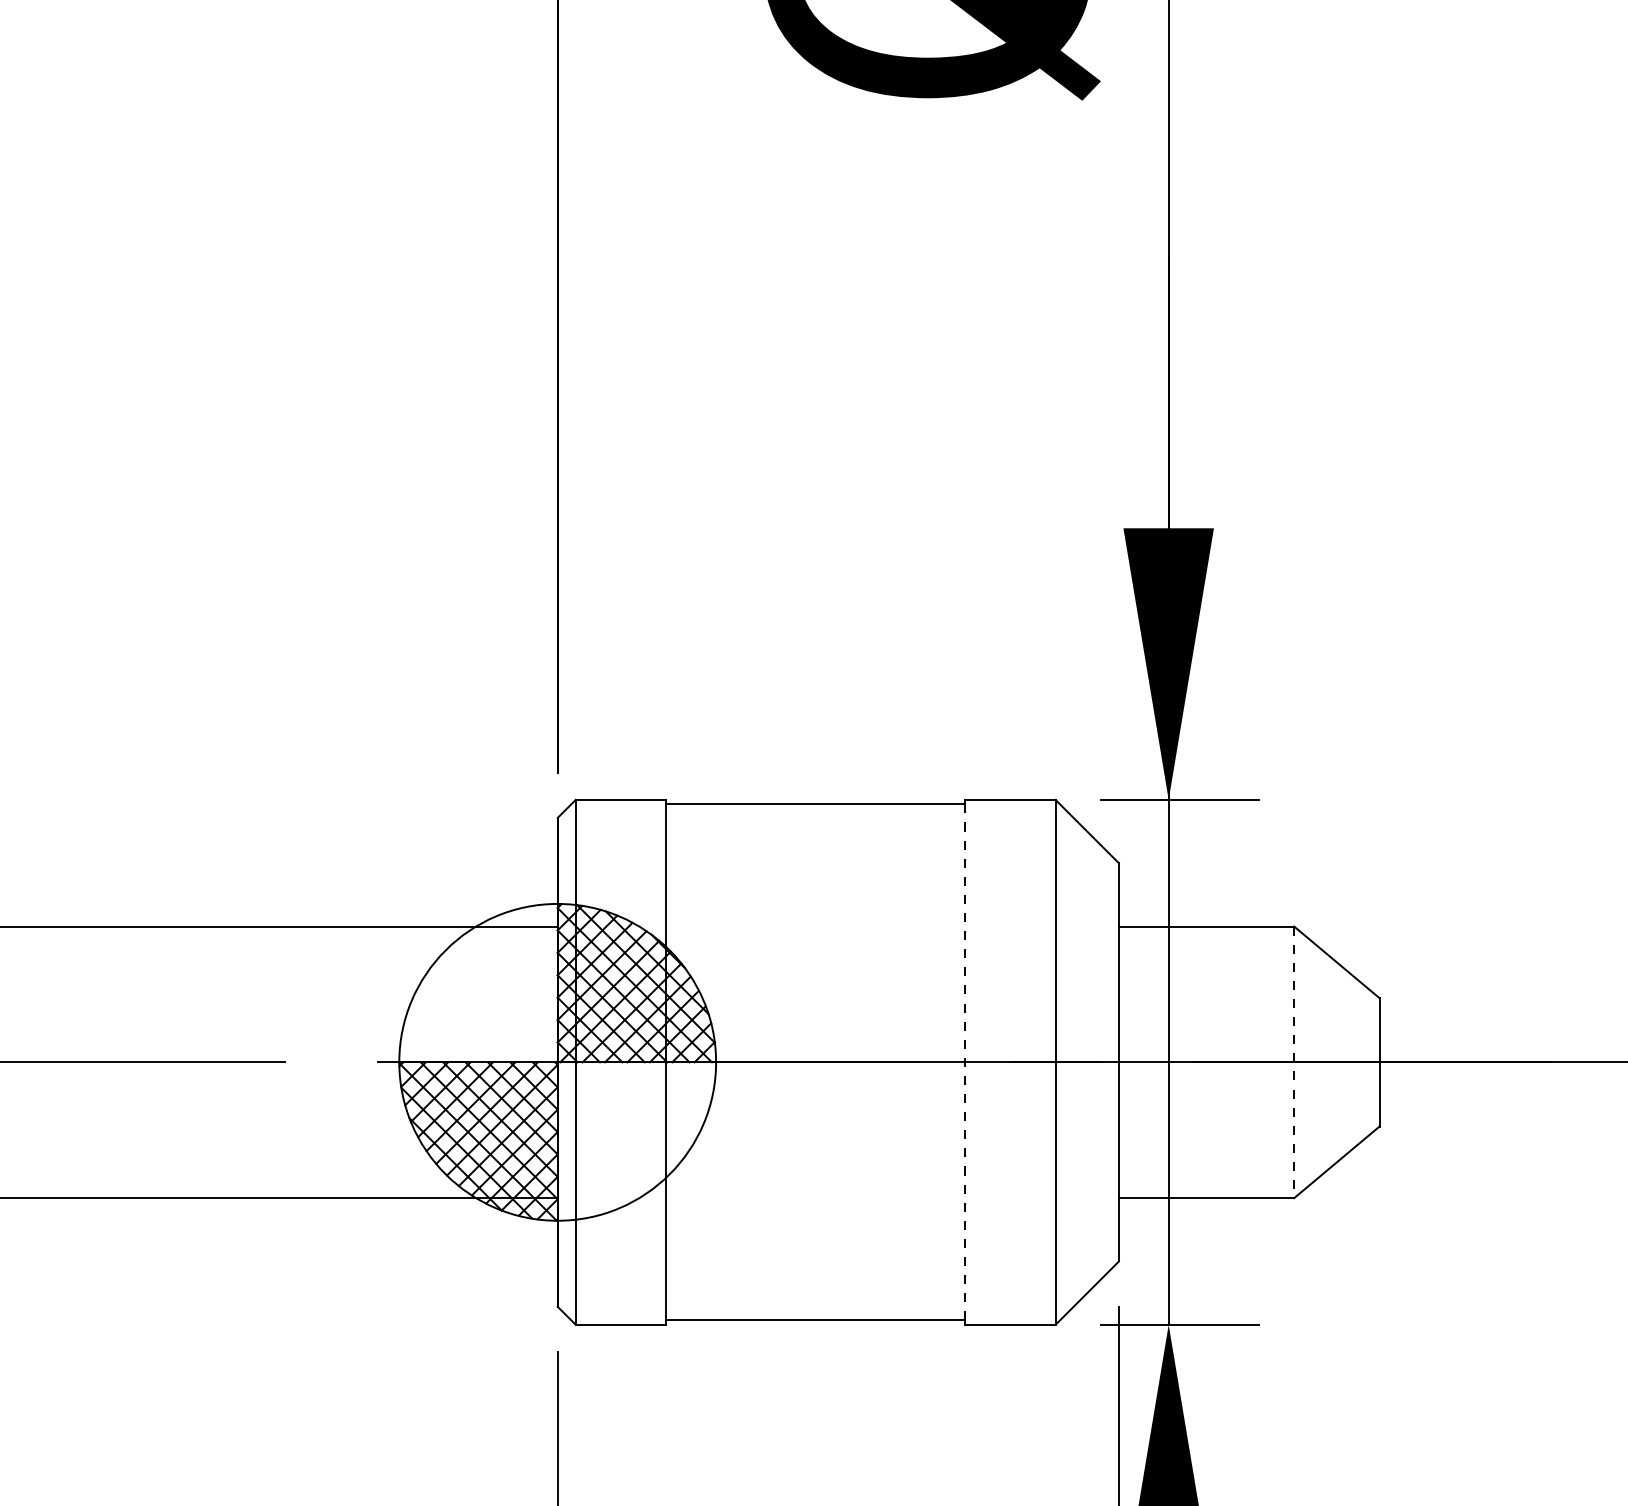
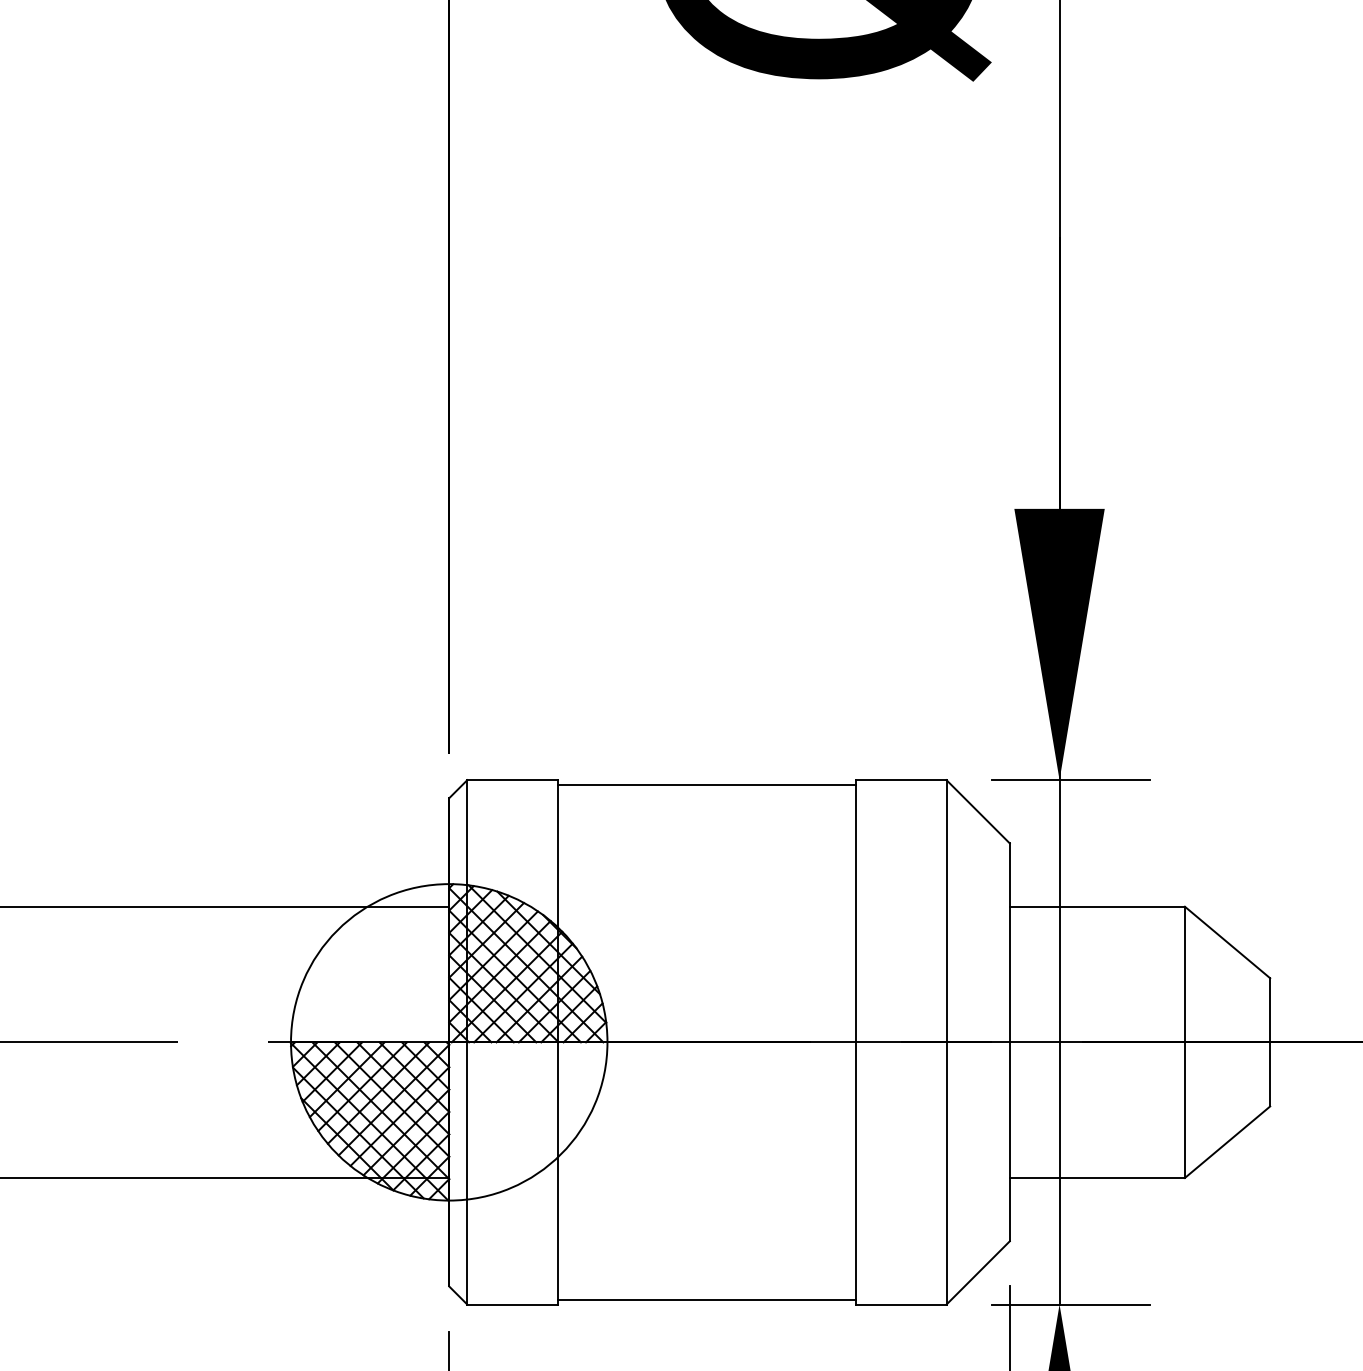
line: (965, 1062) -> (856, 1042), dashed -> solid
line: (1294, 1062) -> (1185, 1042), dashed -> solid

